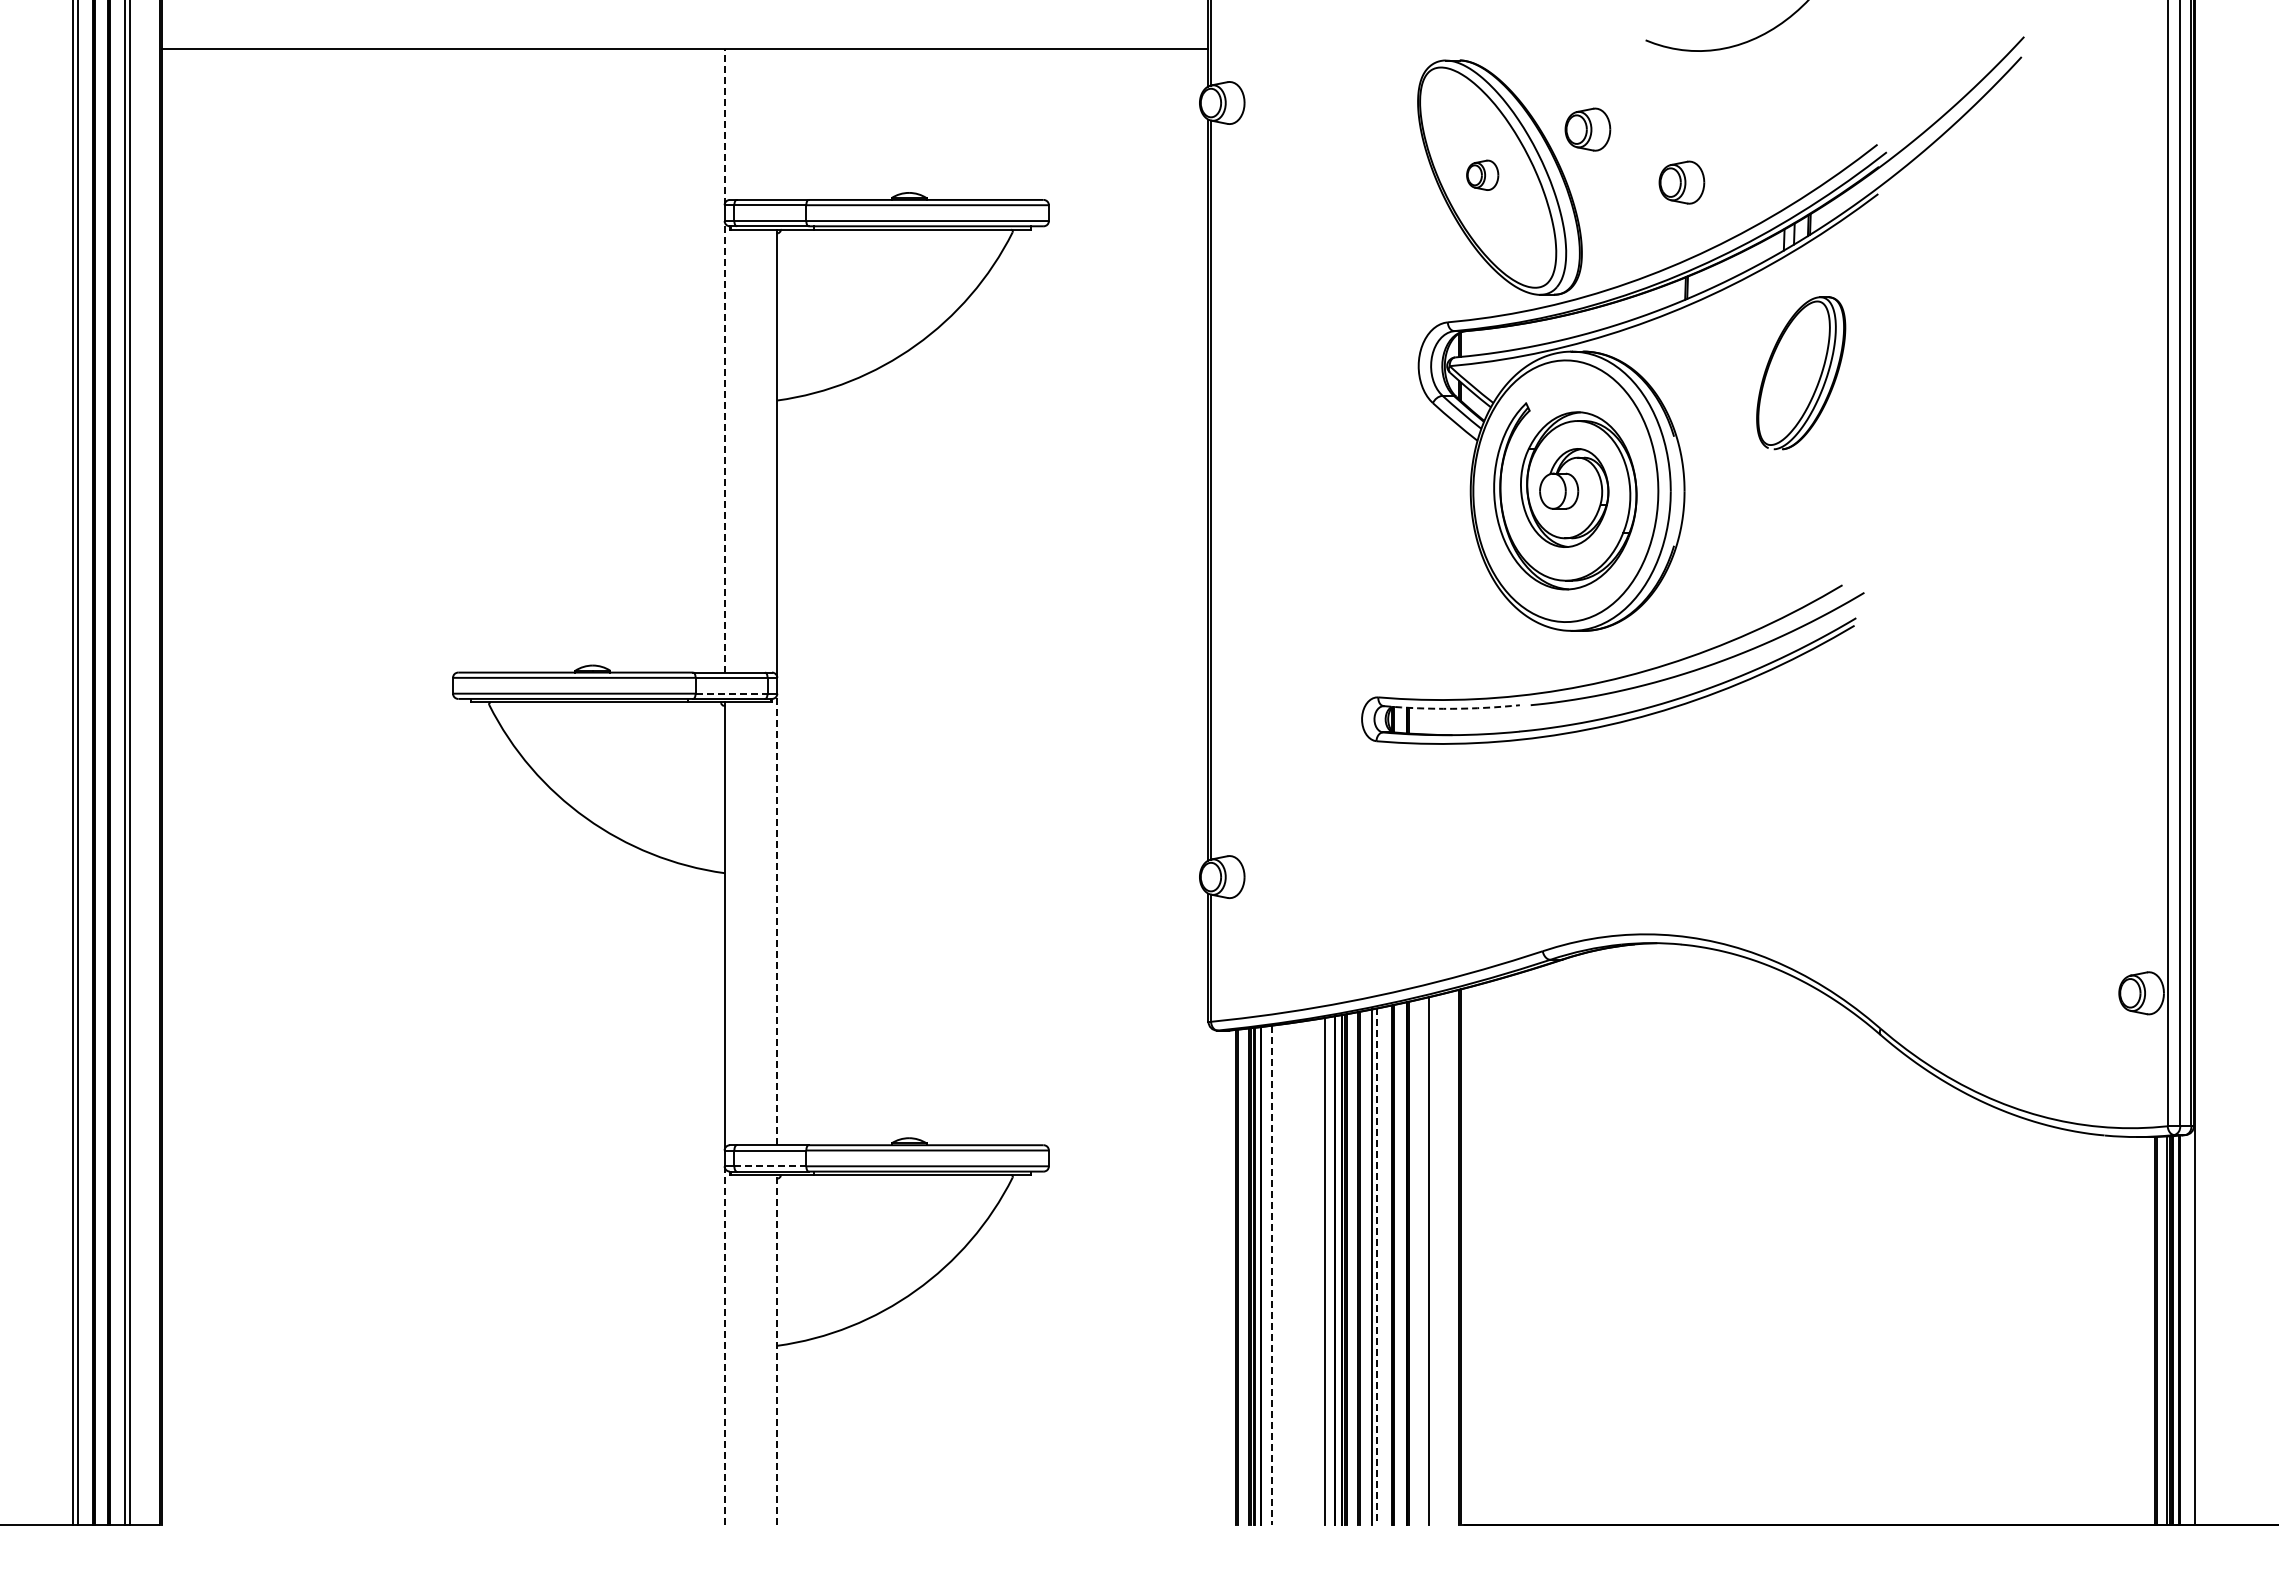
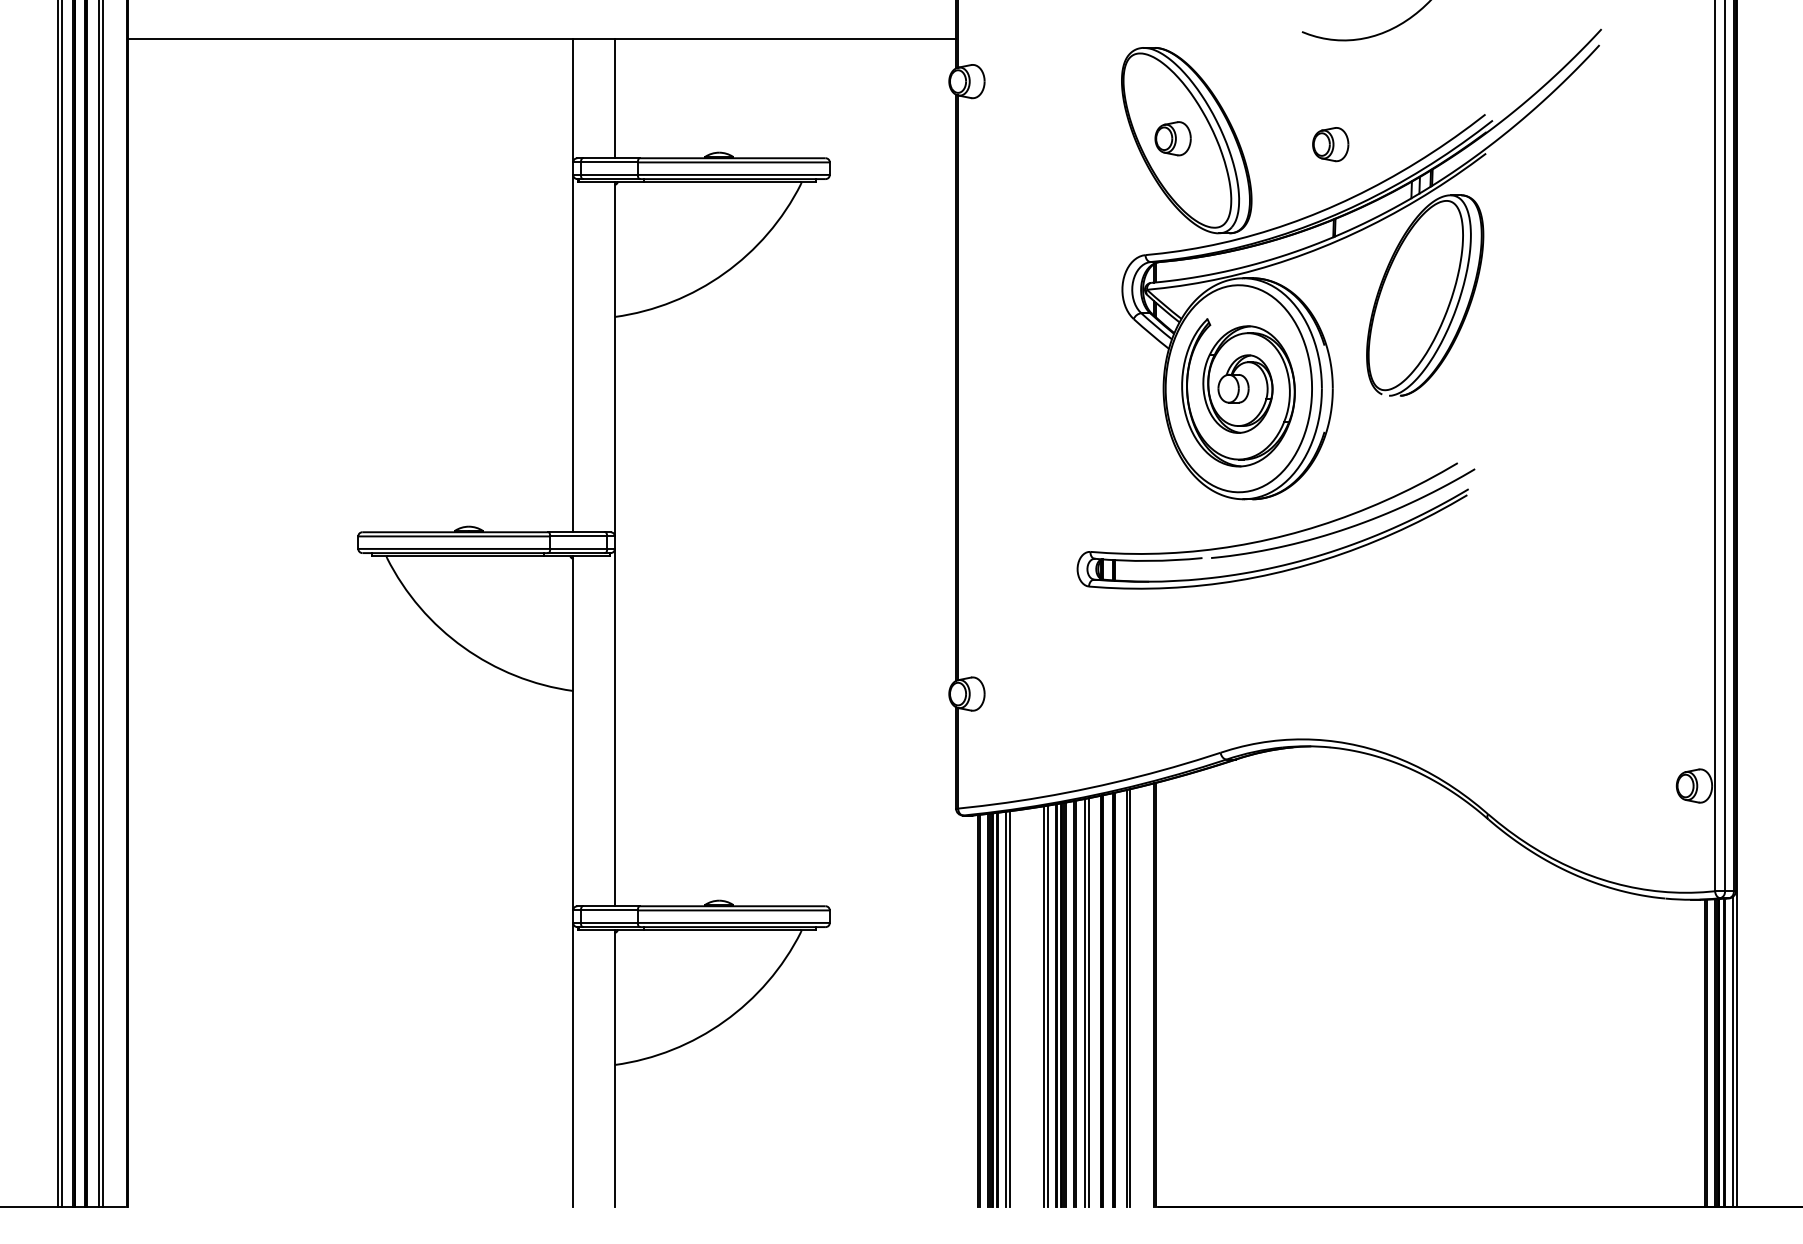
line: (777, 124) -> (615, 98), added
line: (724, 126) -> (573, 100), dashed -> solid
part: (1587, 129) -> (1256, 102), removed
part: (1482, 175) -> (1172, 138), size x1.43
part: (1800, 372) -> (1424, 294), size x1.67
line: (724, 446) -> (573, 353), dashed -> solid
line: (731, 693) -> (578, 548), dashed -> solid
arc: (1452, 708) -> (1149, 560), dashed -> solid
line: (777, 919) -> (615, 727), dashed -> solid
line: (770, 1166) -> (609, 923), dashed -> solid
line: (1423, 1261) -> (1126, 998), added
line: (1376, 1267) -> (1089, 1003), dashed -> solid
line: (1319, 1271) -> (1043, 1006), added
line: (1271, 1275) -> (1005, 1009), dashed -> solid
line: (1276, 1275) -> (1009, 1009), added
line: (2190, 1329) -> (1733, 1052), added
line: (724, 1345) -> (573, 1064), dashed -> solid
line: (777, 1350) -> (615, 1068), dashed -> solid

